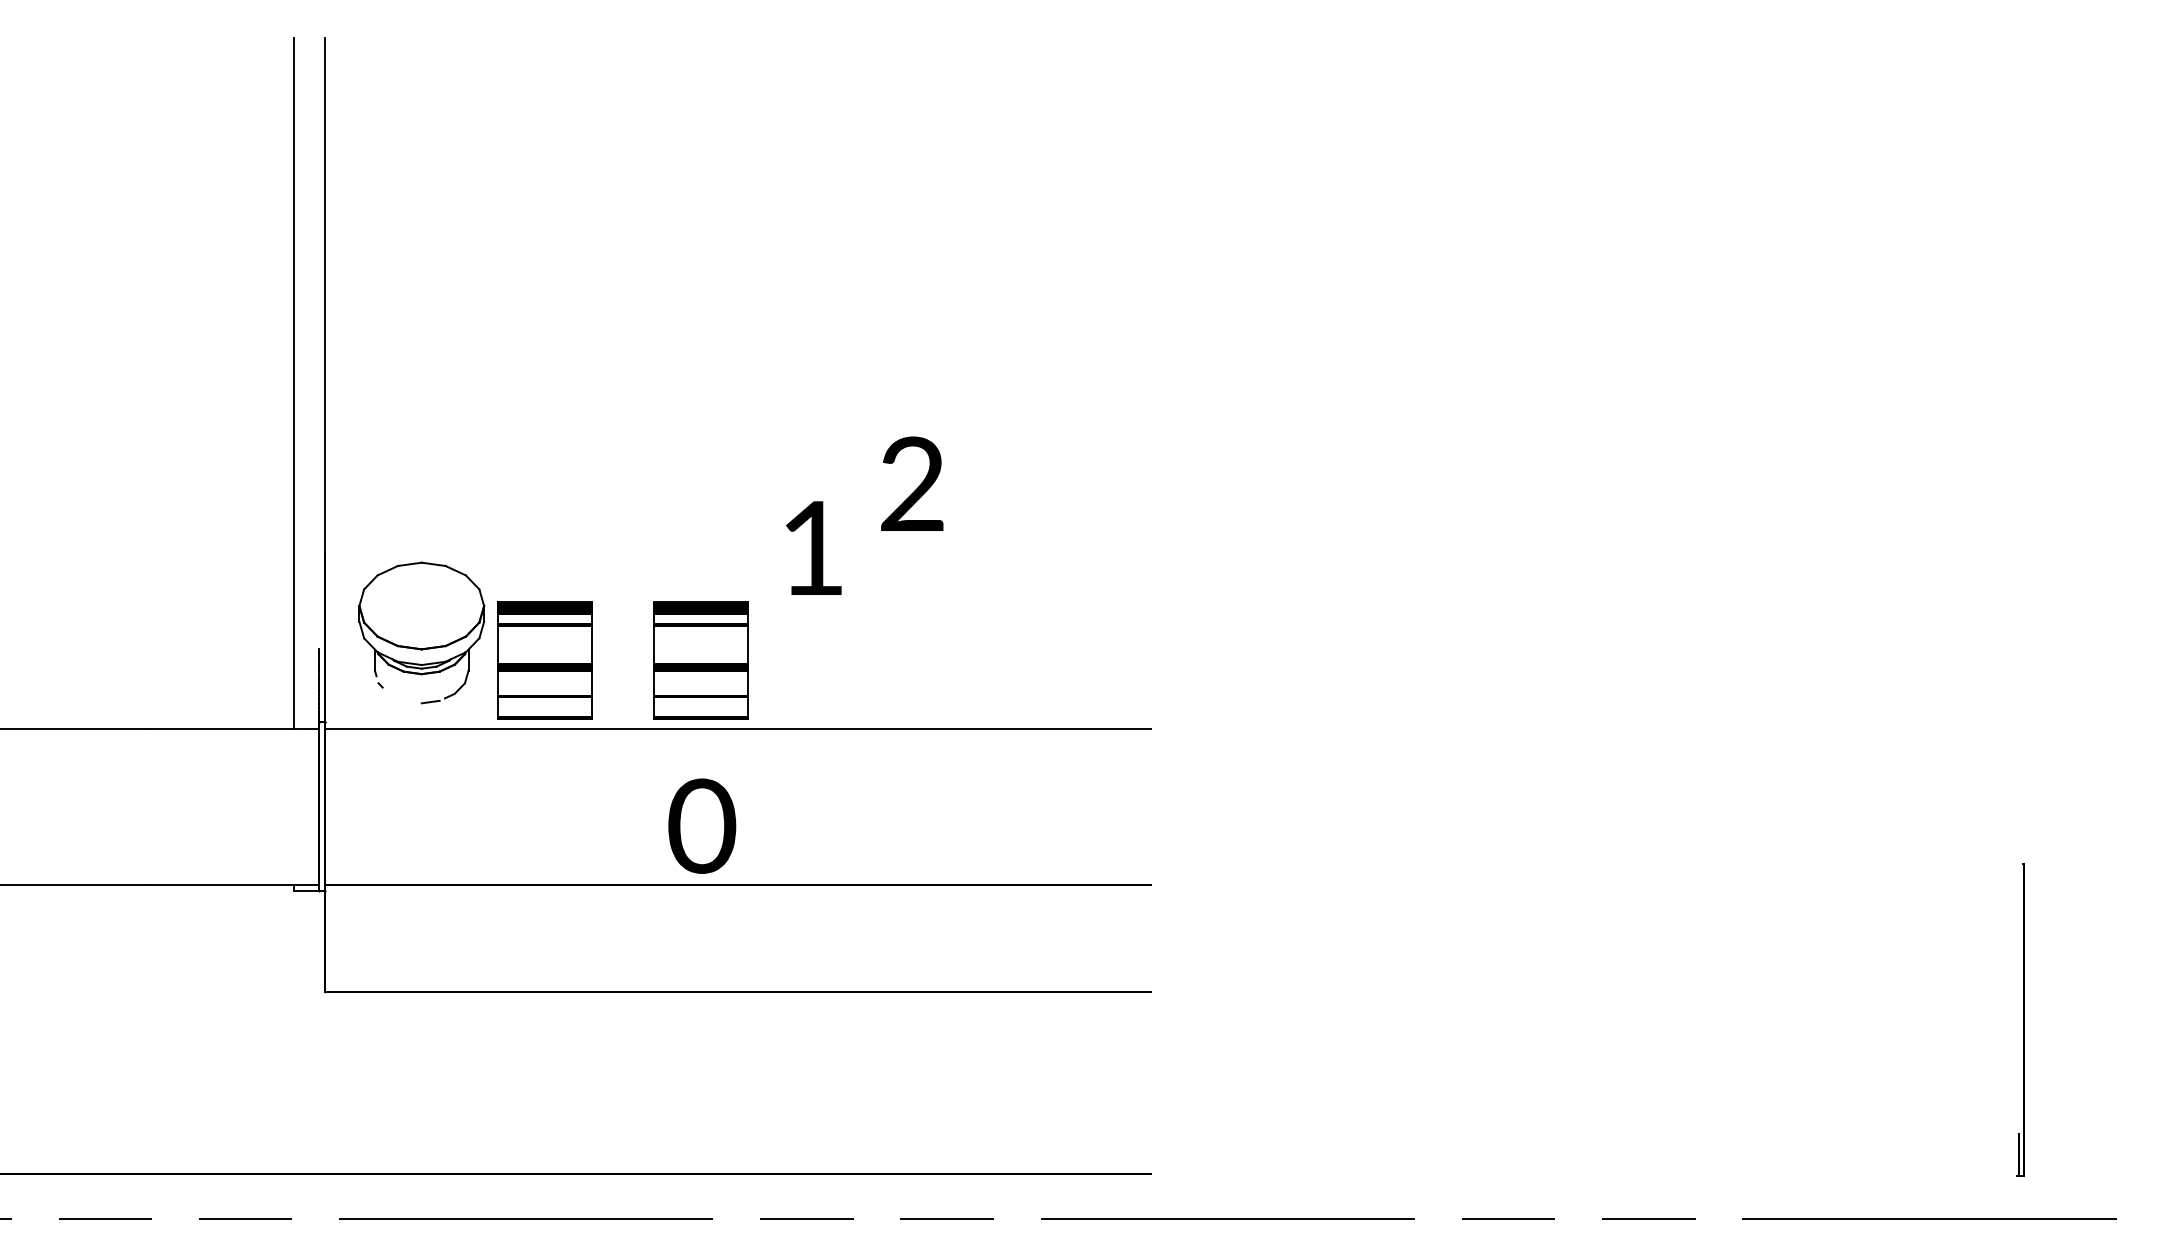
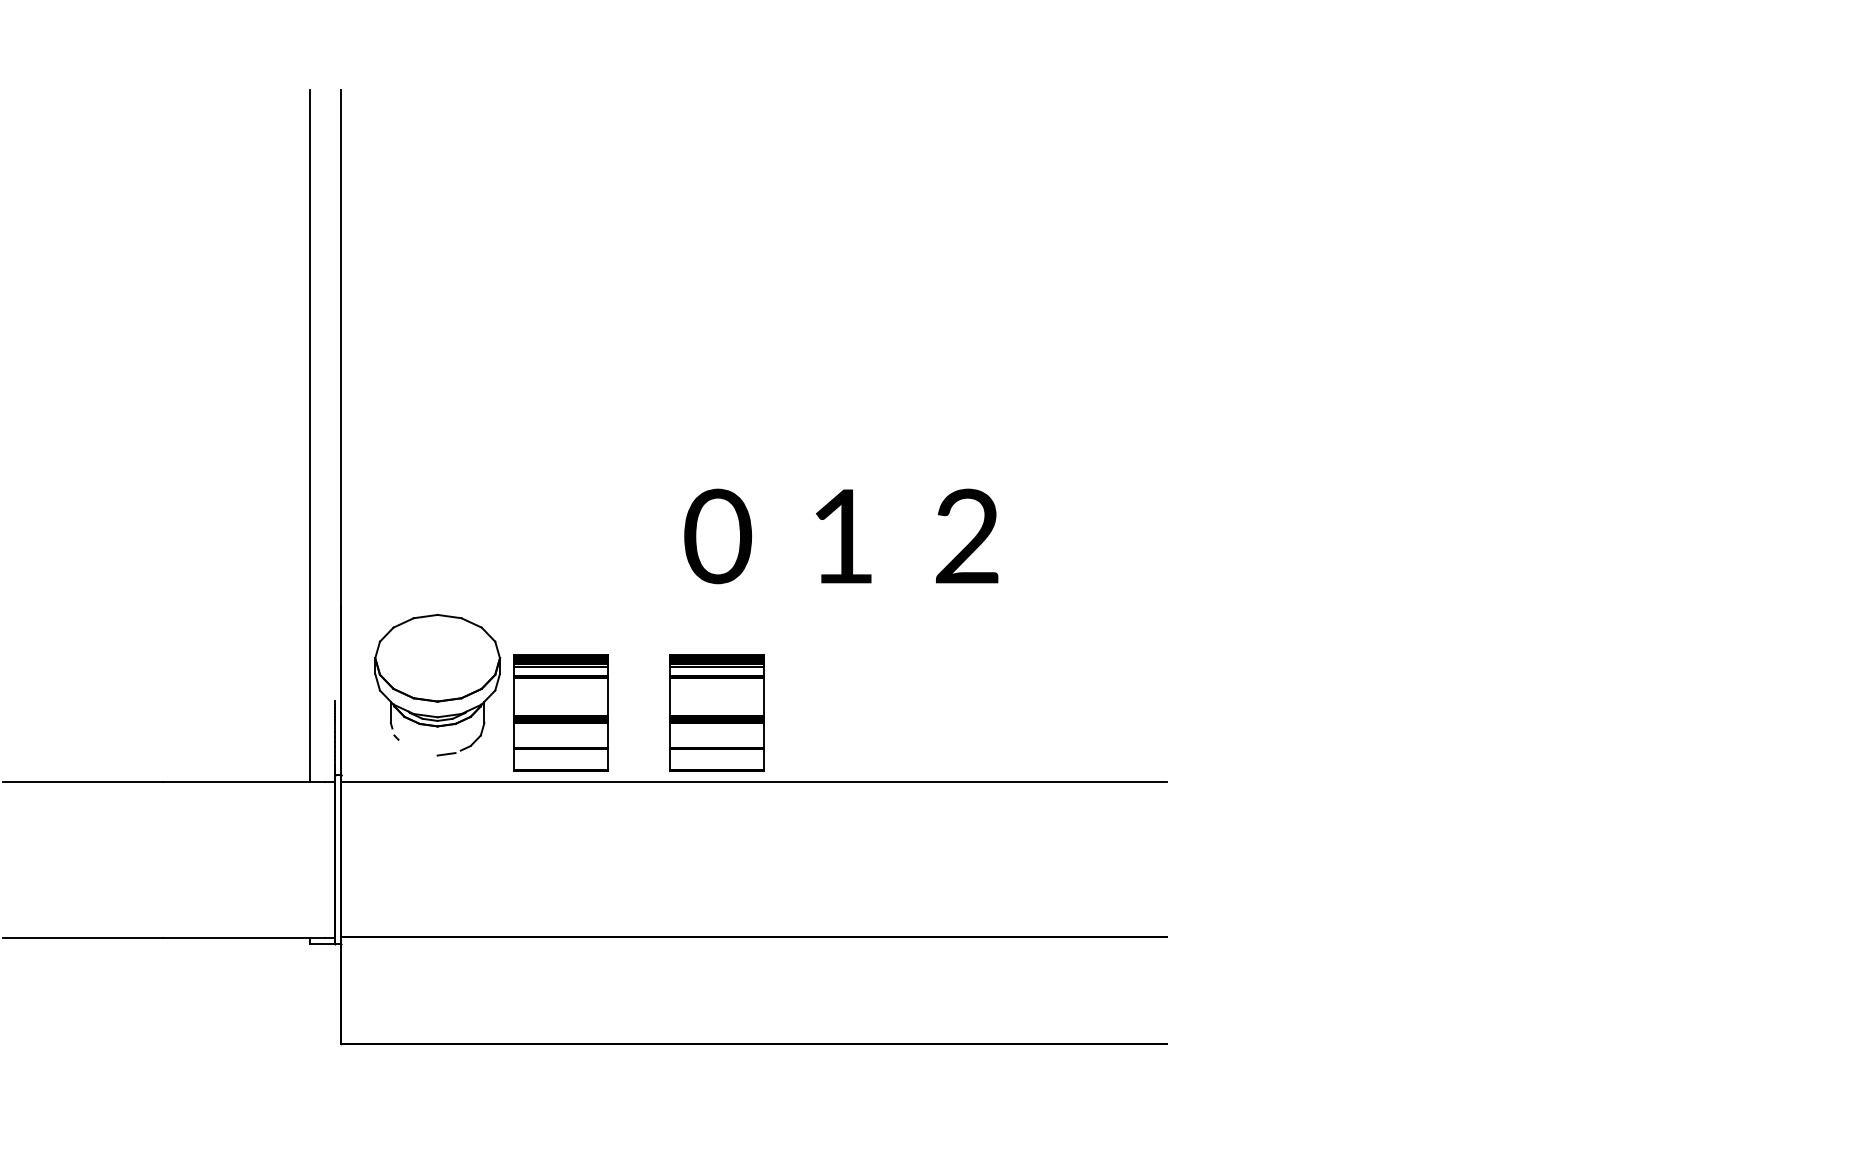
text: (912, 483) -> (967, 535), moved
text: (813, 547) -> (843, 535), moved
text: (702, 825) -> (718, 535), moved

